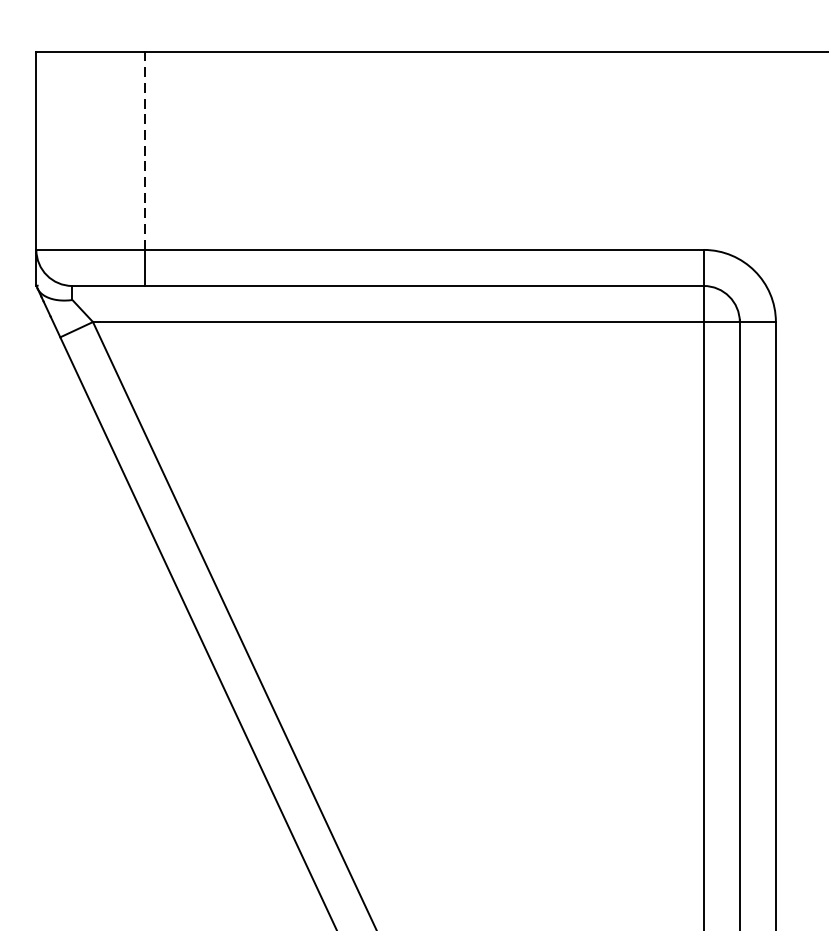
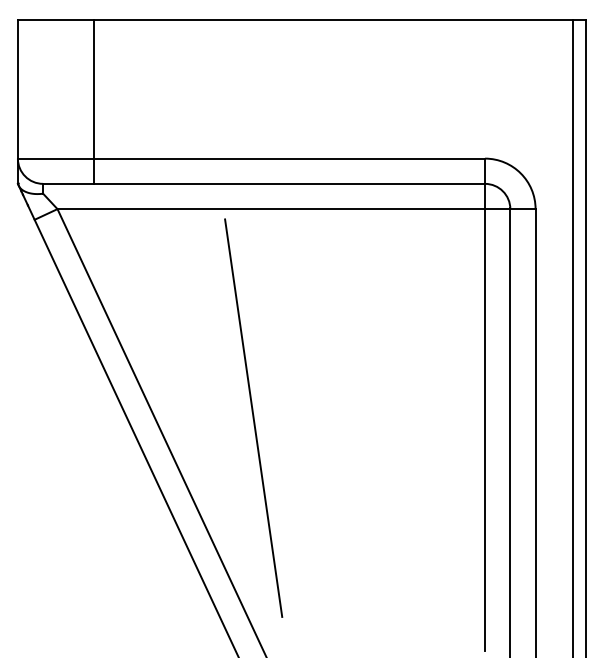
line: (144, 149) -> (93, 88), dashed -> solid
line: (372, 619) -> (253, 417), added

